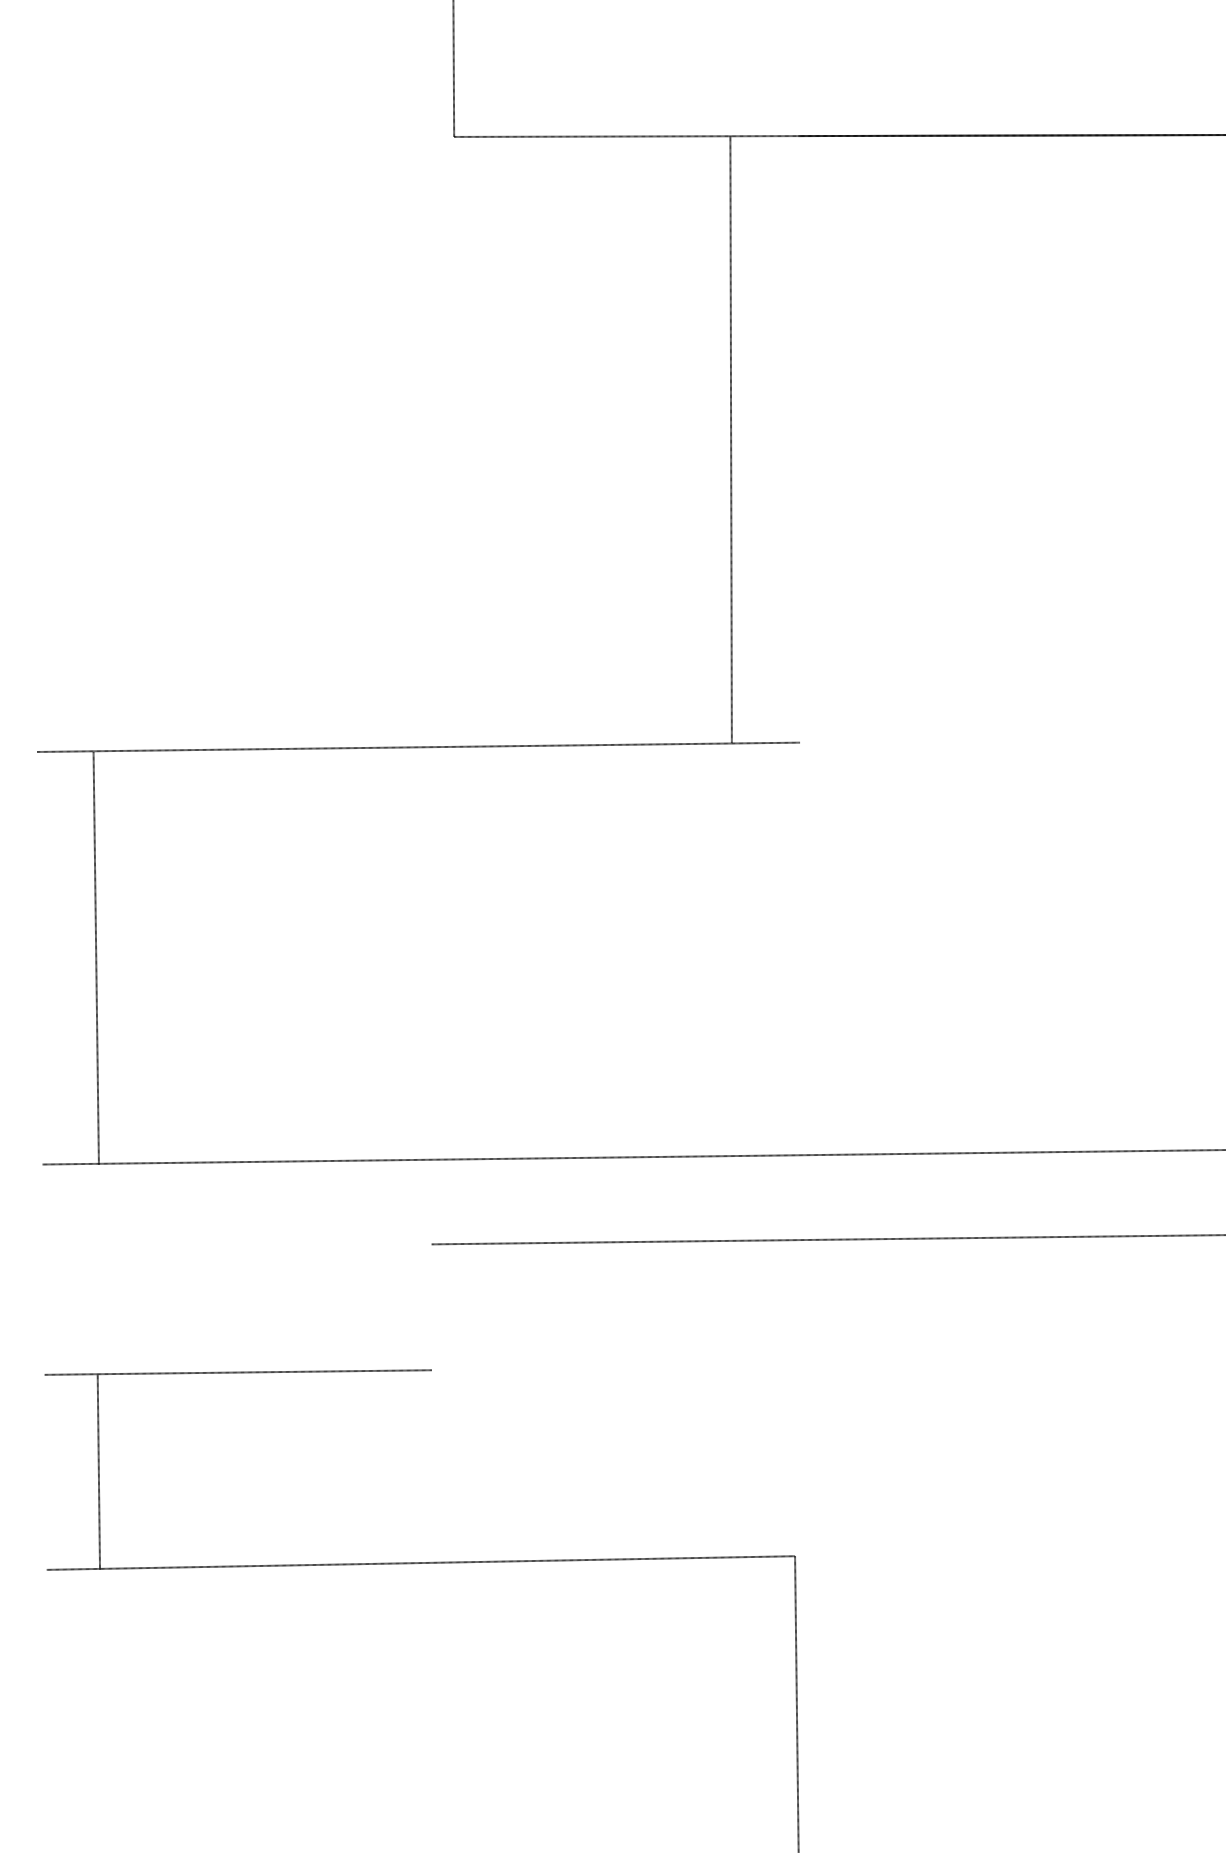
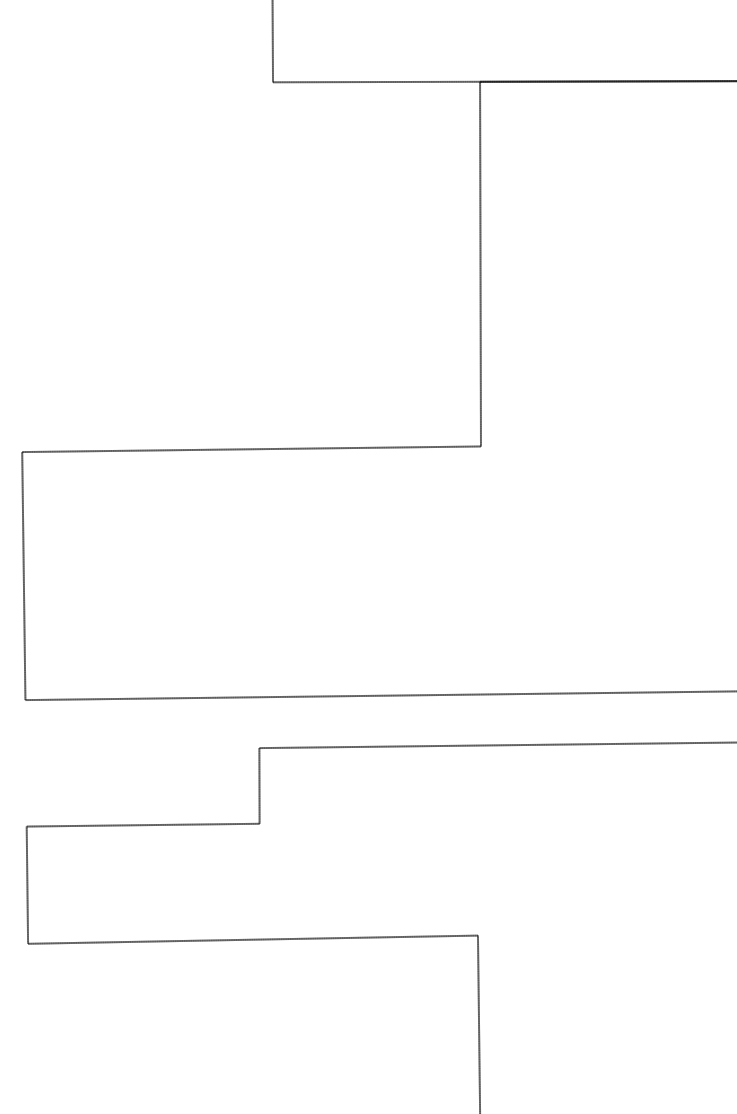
line: (731, 438) -> (480, 263), moved
line: (95, 958) -> (23, 576), moved
line: (431, 1306) -> (259, 785), added
line: (99, 1471) -> (27, 884), moved

